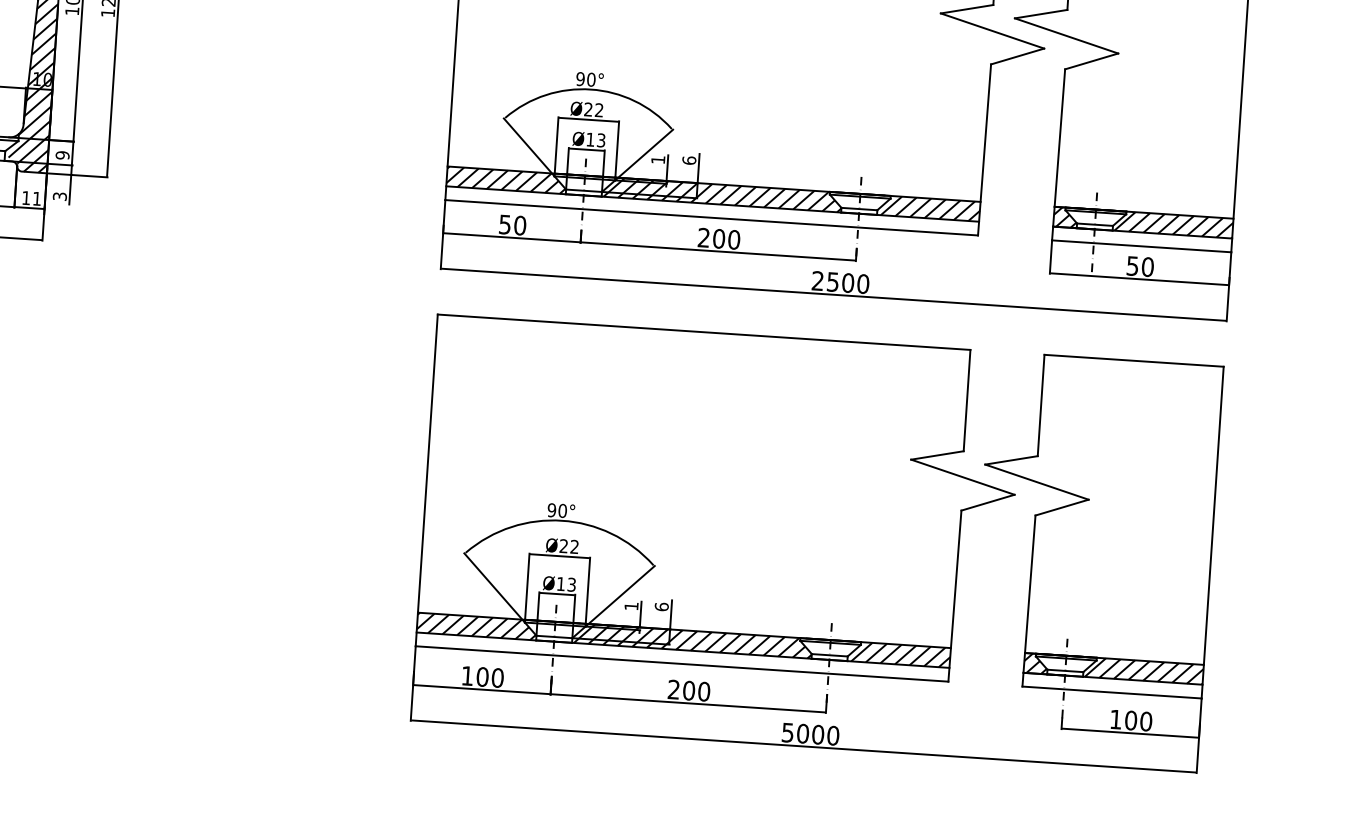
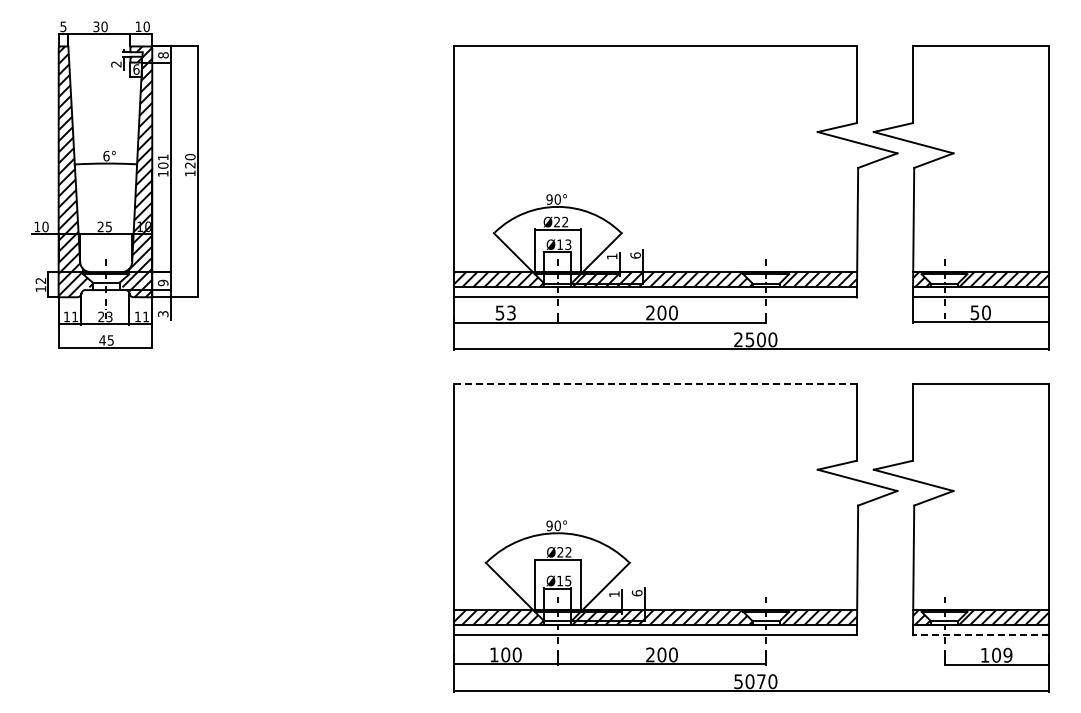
text: (520, 224) -> (511, 312), 50 -> 53
line: (704, 332) -> (655, 384), solid -> dashed
text: (572, 584) -> (568, 580), Ø13 -> Ø15
line: (1111, 692) -> (980, 635), solid -> dashed
text: (1145, 721) -> (1007, 655), 100 -> 109
text: (818, 734) -> (761, 681), 5000 -> 5070

